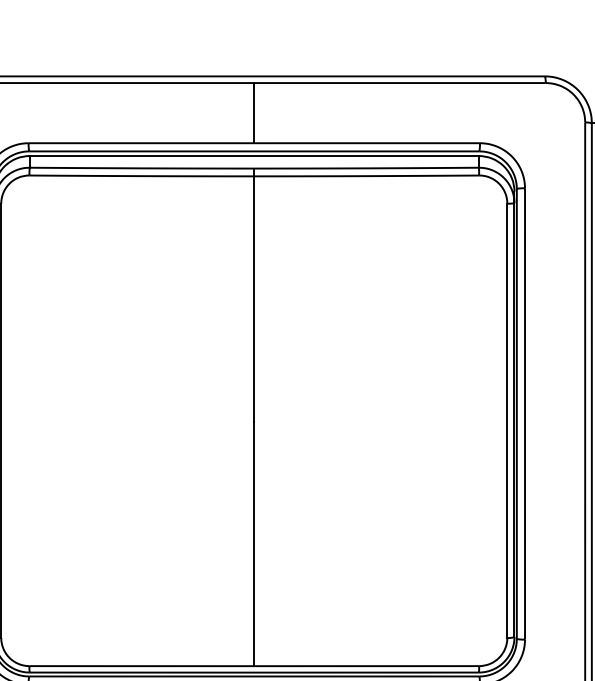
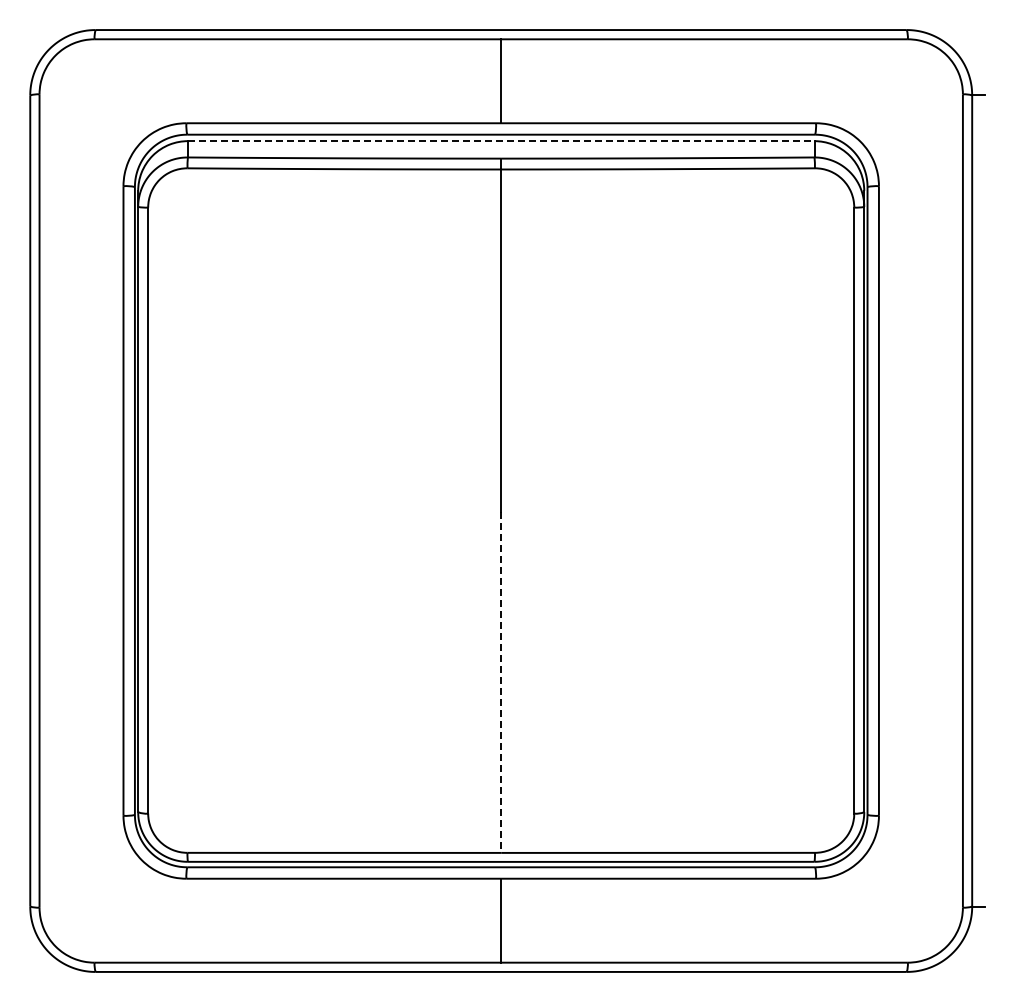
line: (254, 156) -> (501, 141), solid -> dashed
line: (254, 544) -> (501, 682), solid -> dashed

